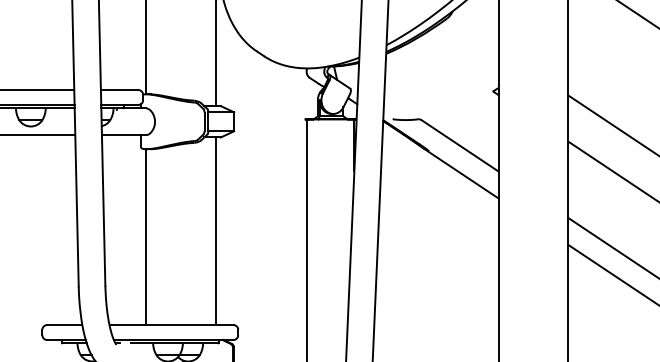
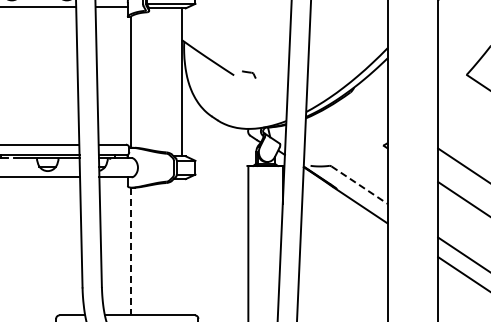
line: (459, 146) -> (359, 185), solid -> dashed
line: (216, 231) -> (182, 247), removed
line: (146, 237) -> (131, 251), solid -> dashed

